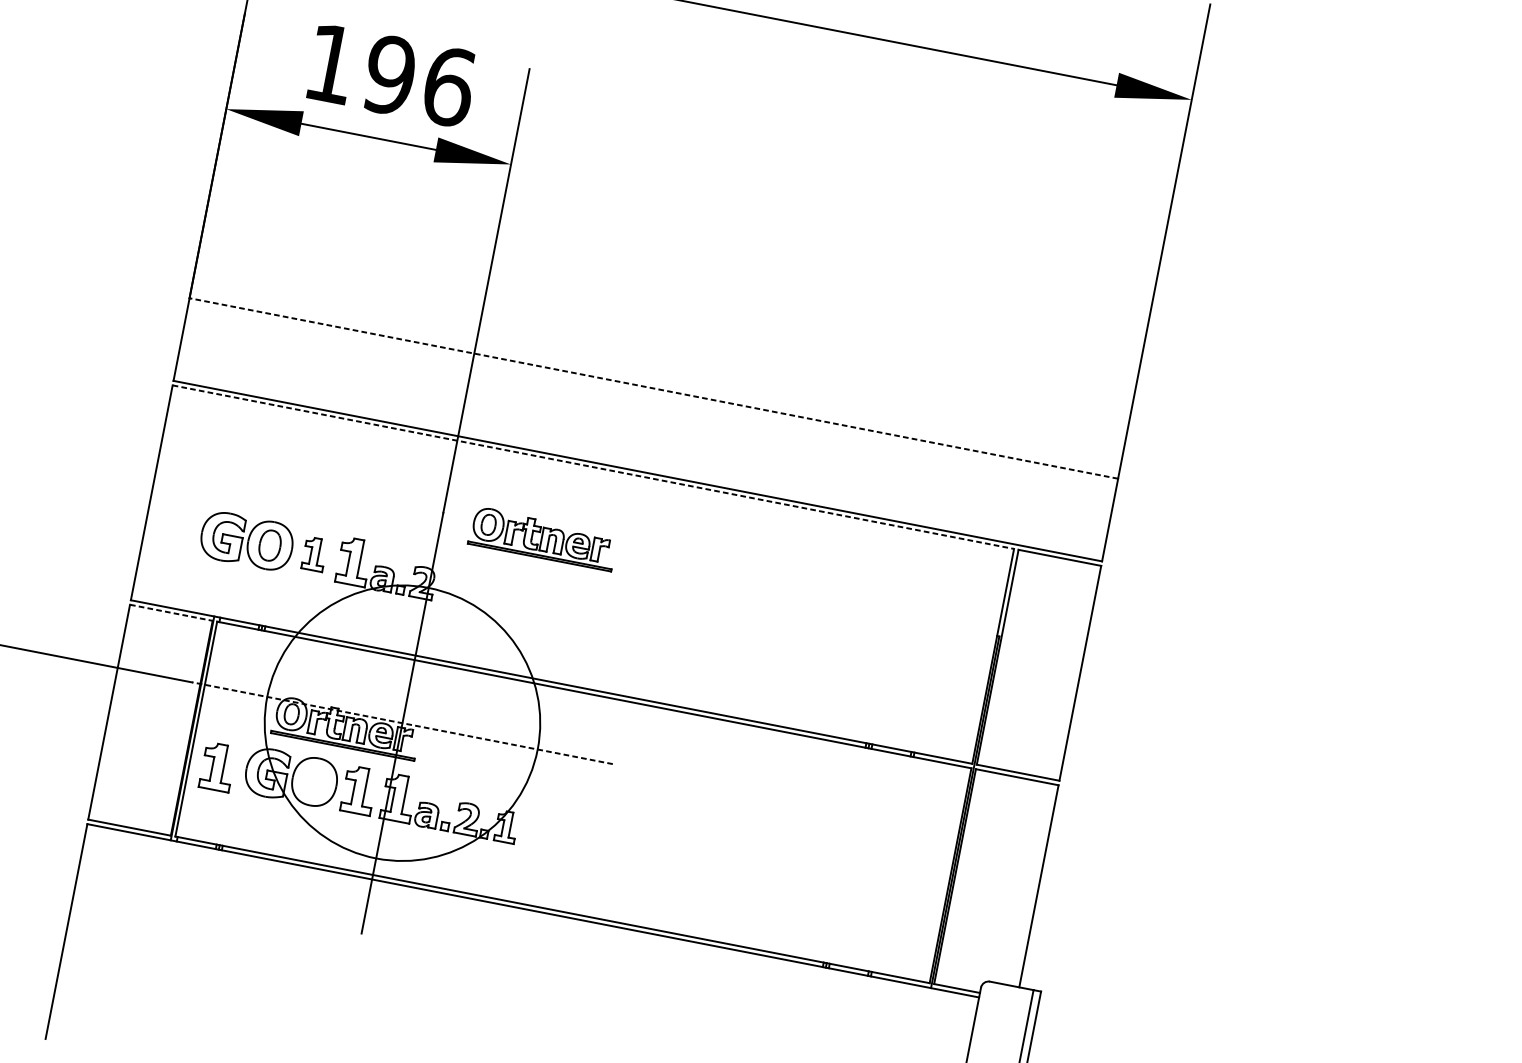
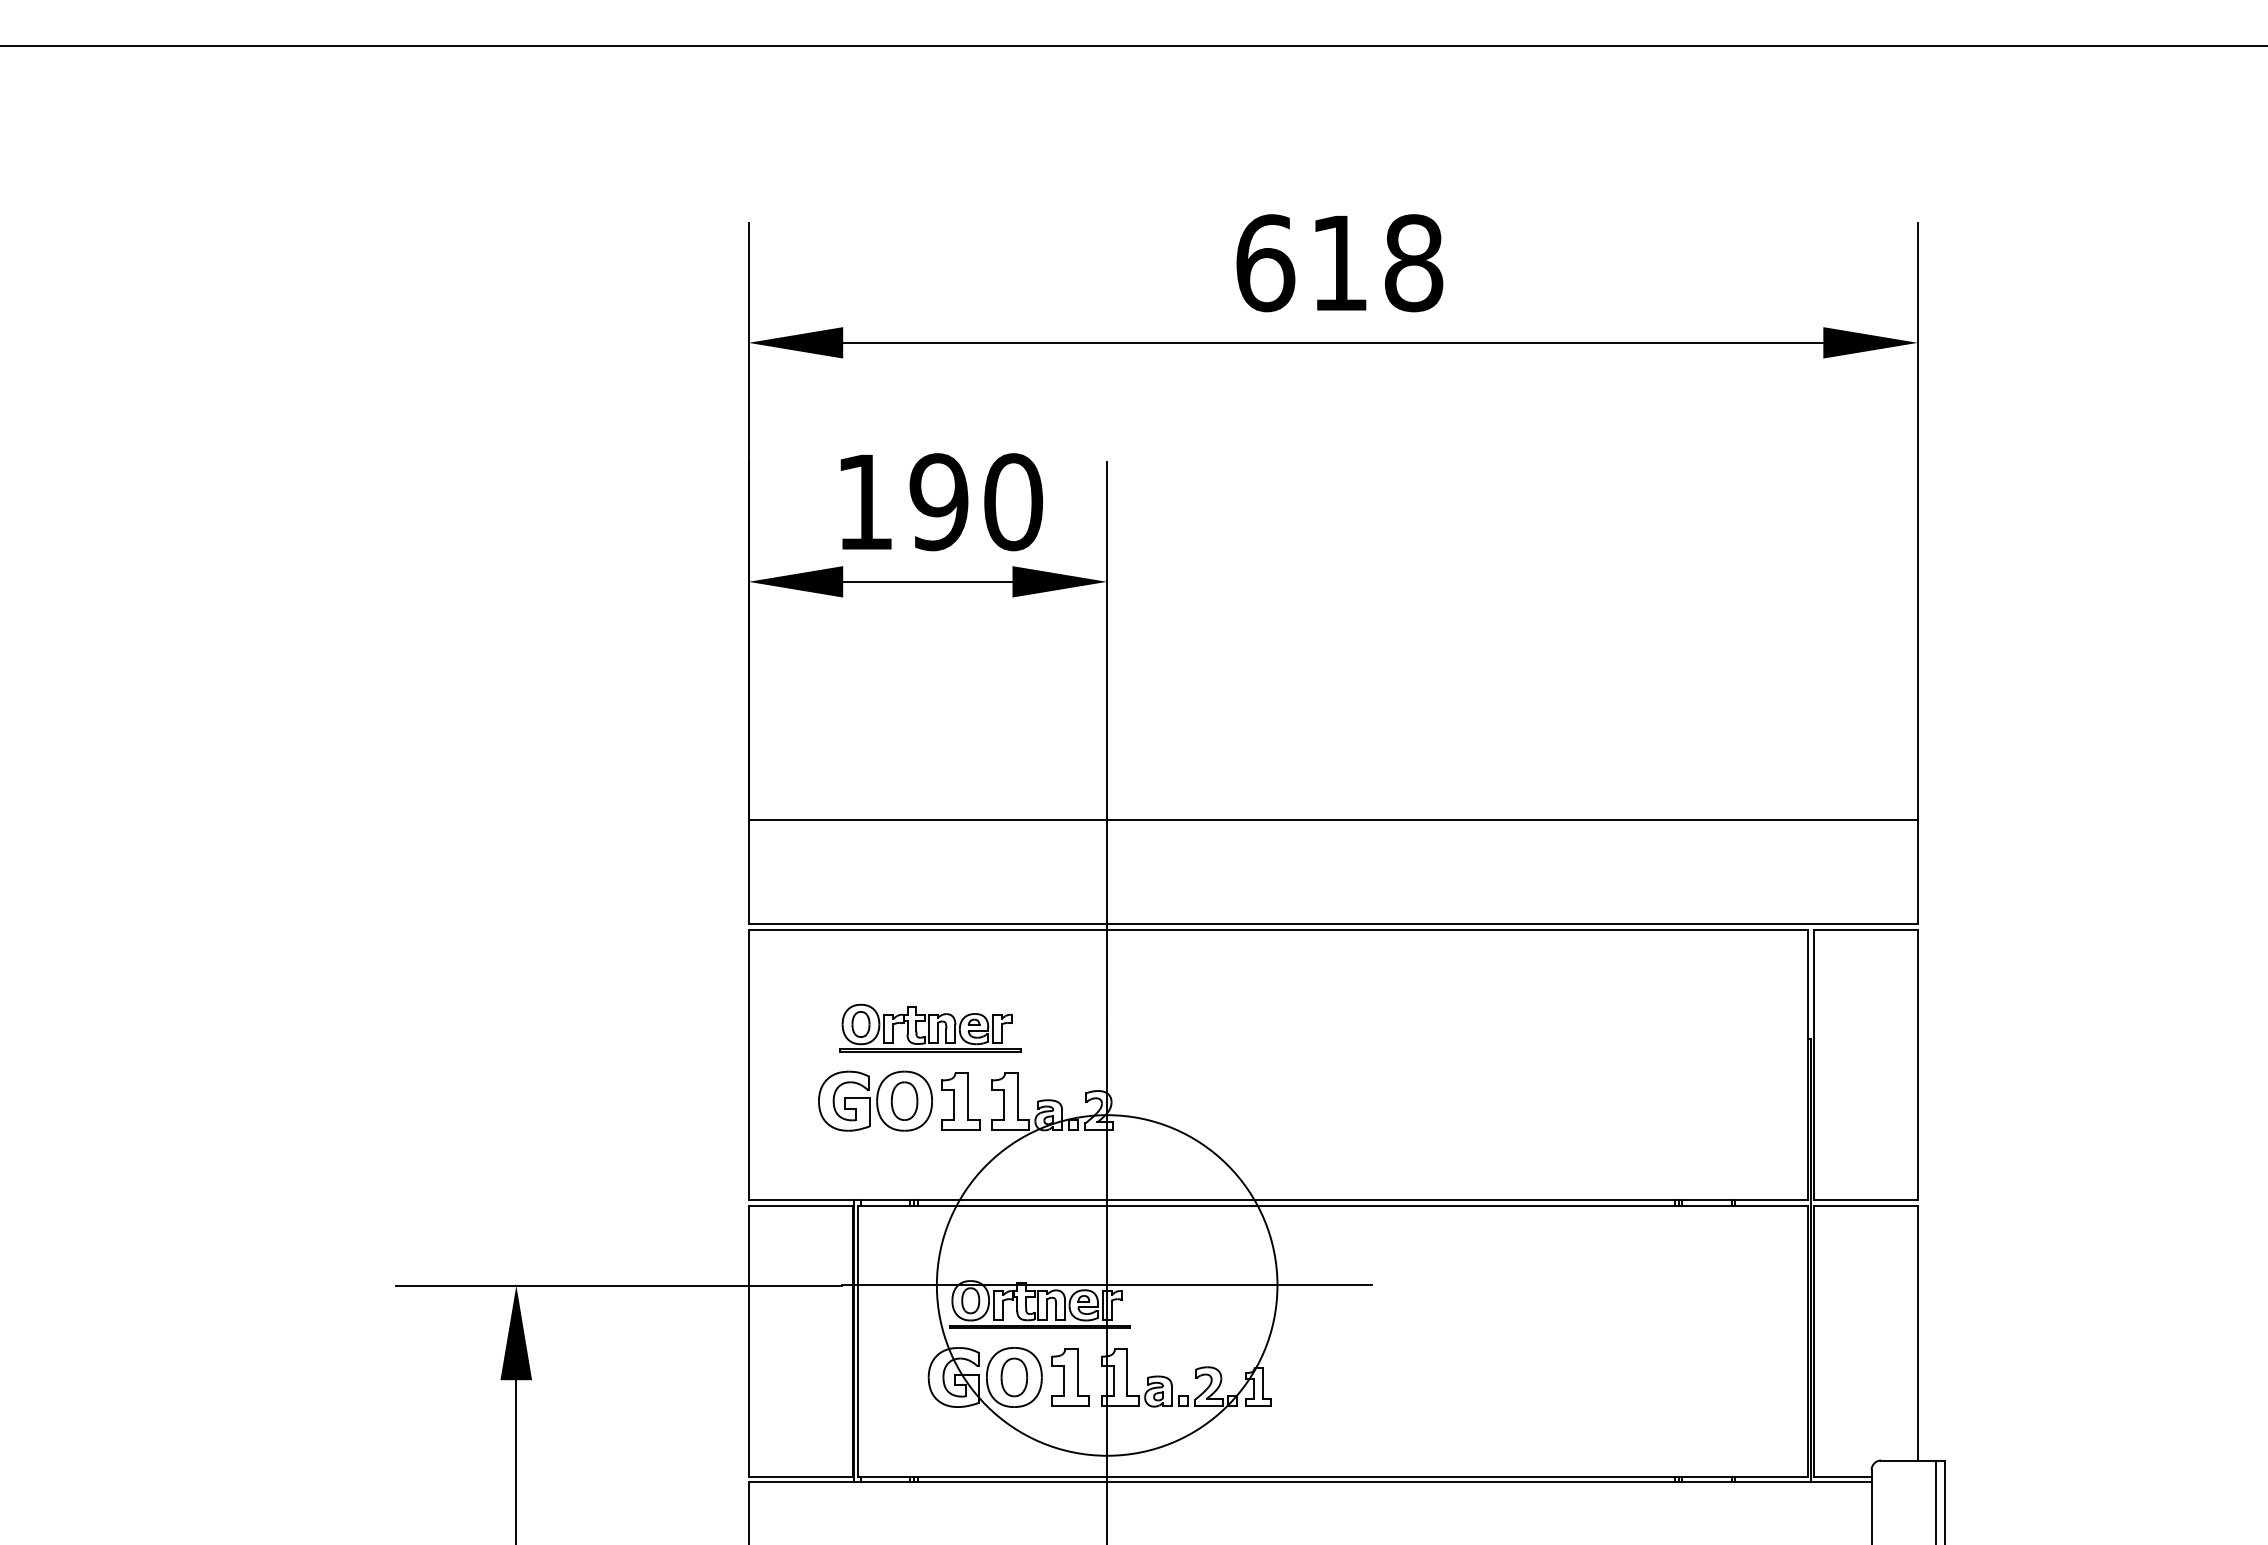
text: (448, 87) -> (1013, 502), 196 -> 190
line: (654, 388) -> (1333, 819), dashed -> solid
line: (593, 467) -> (1278, 929), dashed -> solid
part: (543, 538) -> (930, 1027), moved
part: (314, 554) -> (960, 1101), size x1.43
line: (171, 613) -> (801, 1206), dashed -> solid
line: (402, 723) -> (1107, 1285), dashed -> solid
part: (217, 767) -> (893, 1382), removed
part: (313, 781) -> (1013, 1377), added

